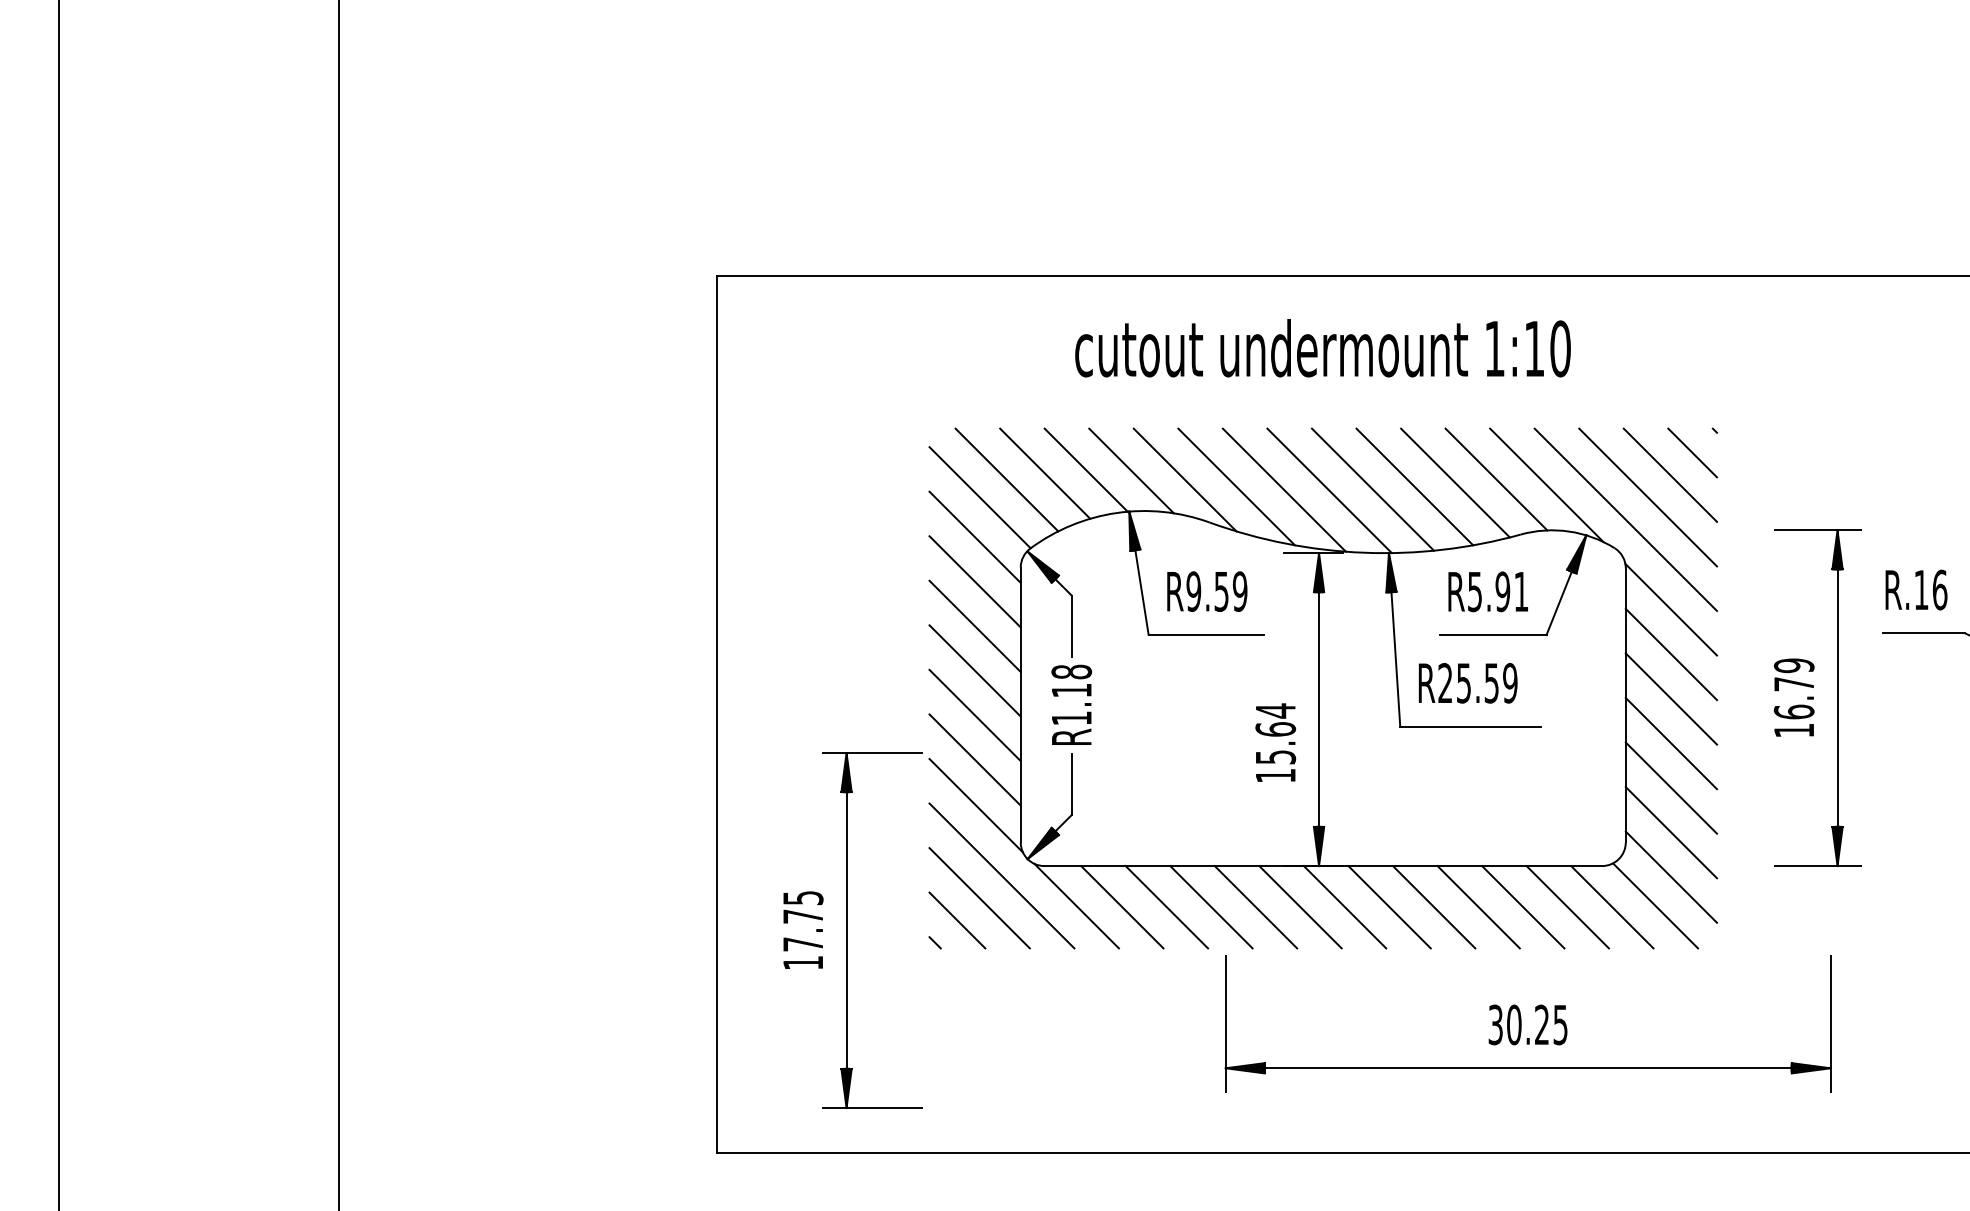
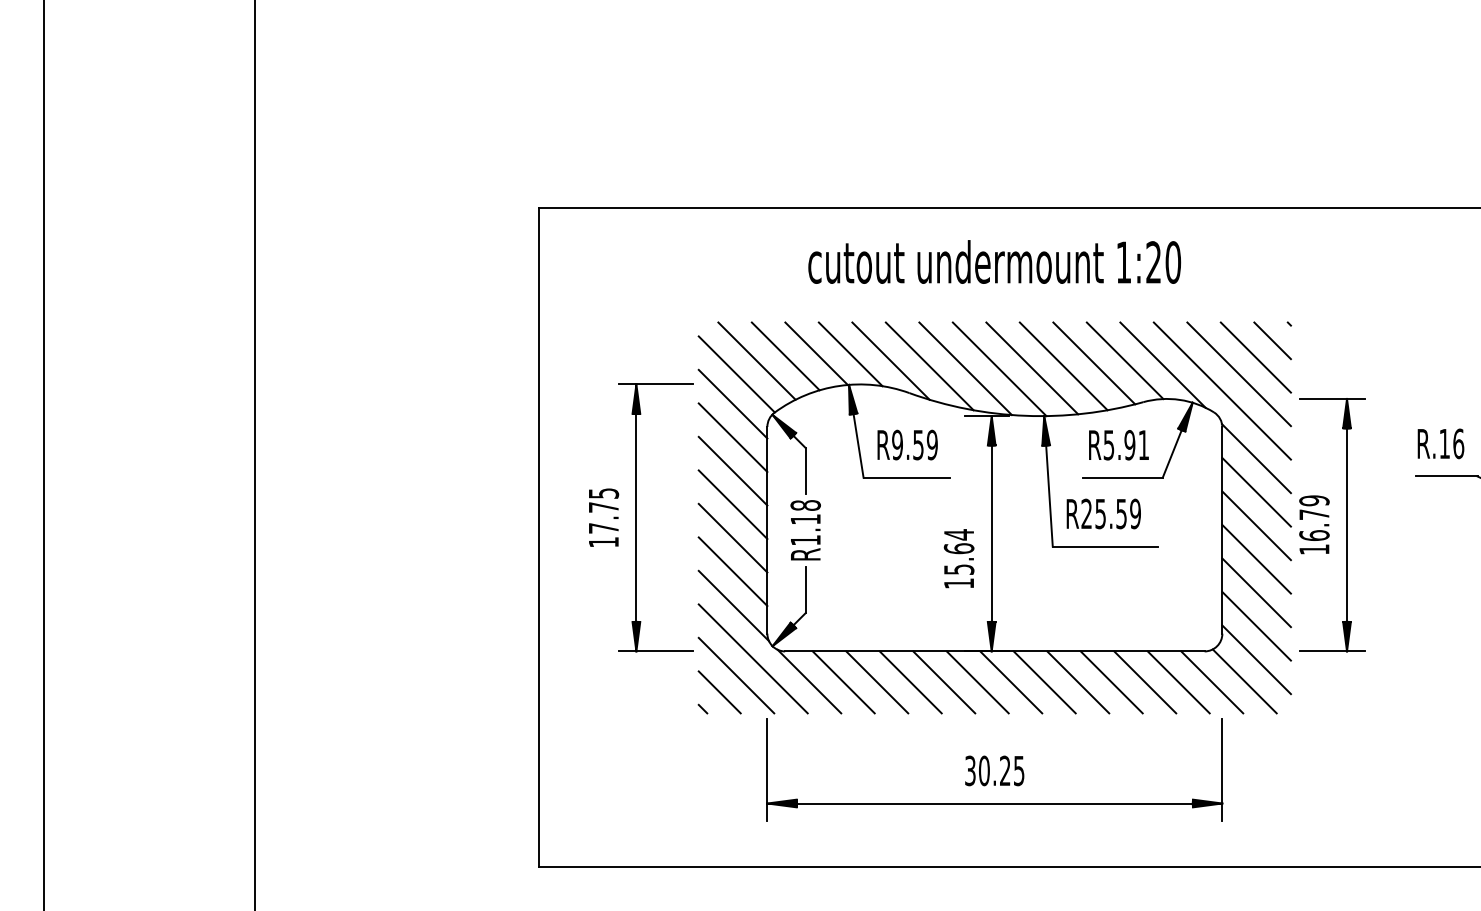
text: (1533, 348) -> (1152, 262), 1:10 -> 1:20
part: (1817, 697) -> (1331, 524), moved
part: (852, 930) -> (640, 517), moved
part: (1527, 1023) -> (994, 769), moved

